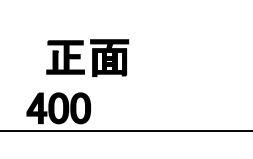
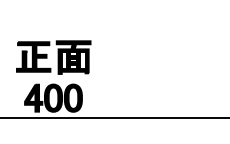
part: (87, 58) -> (53, 57), moved

